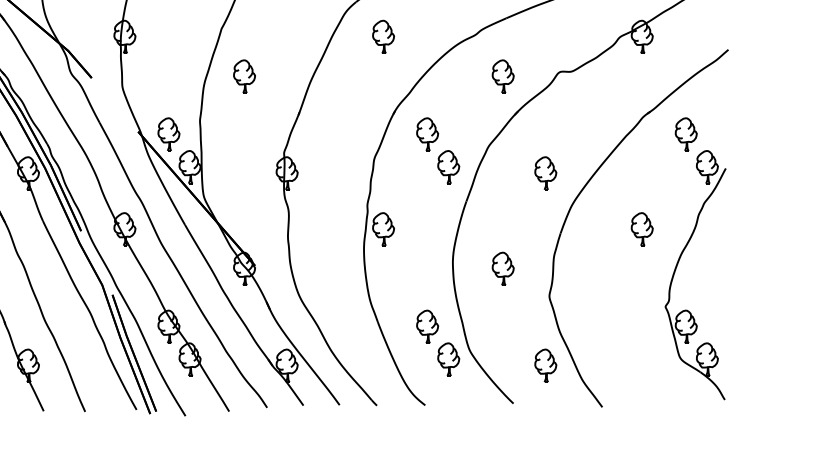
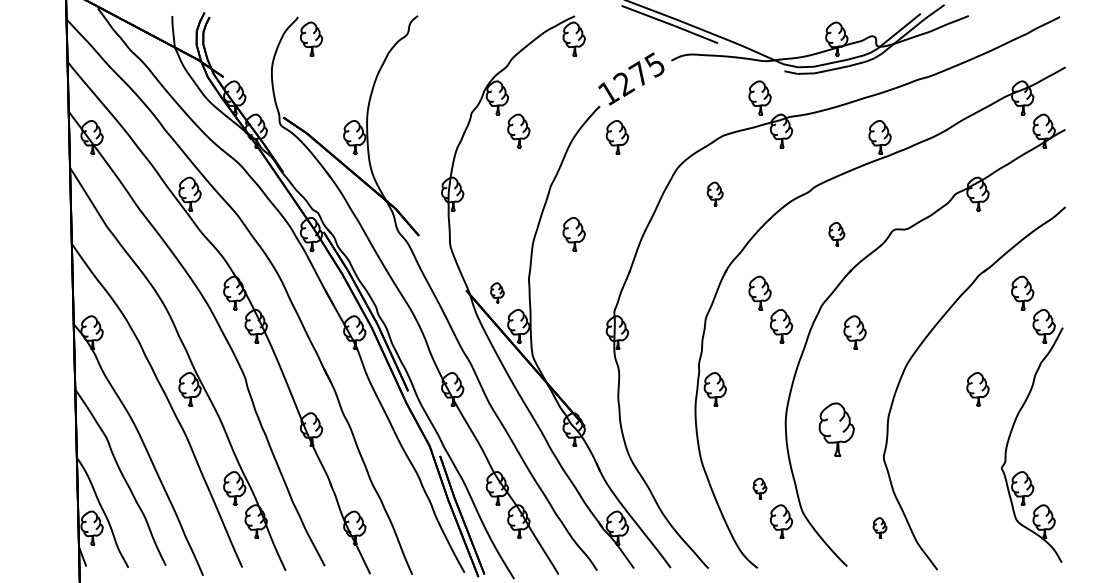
part: (382, 36) -> (714, 193), size x0.7
part: (502, 76) -> (836, 234), size x0.7
part: (169, 133) -> (497, 292), size x0.6
part: (545, 173) -> (854, 332), moved
part: (502, 268) -> (836, 429), size x1.6
part: (427, 326) -> (759, 488), size x0.6
part: (545, 365) -> (879, 527), size x0.6

